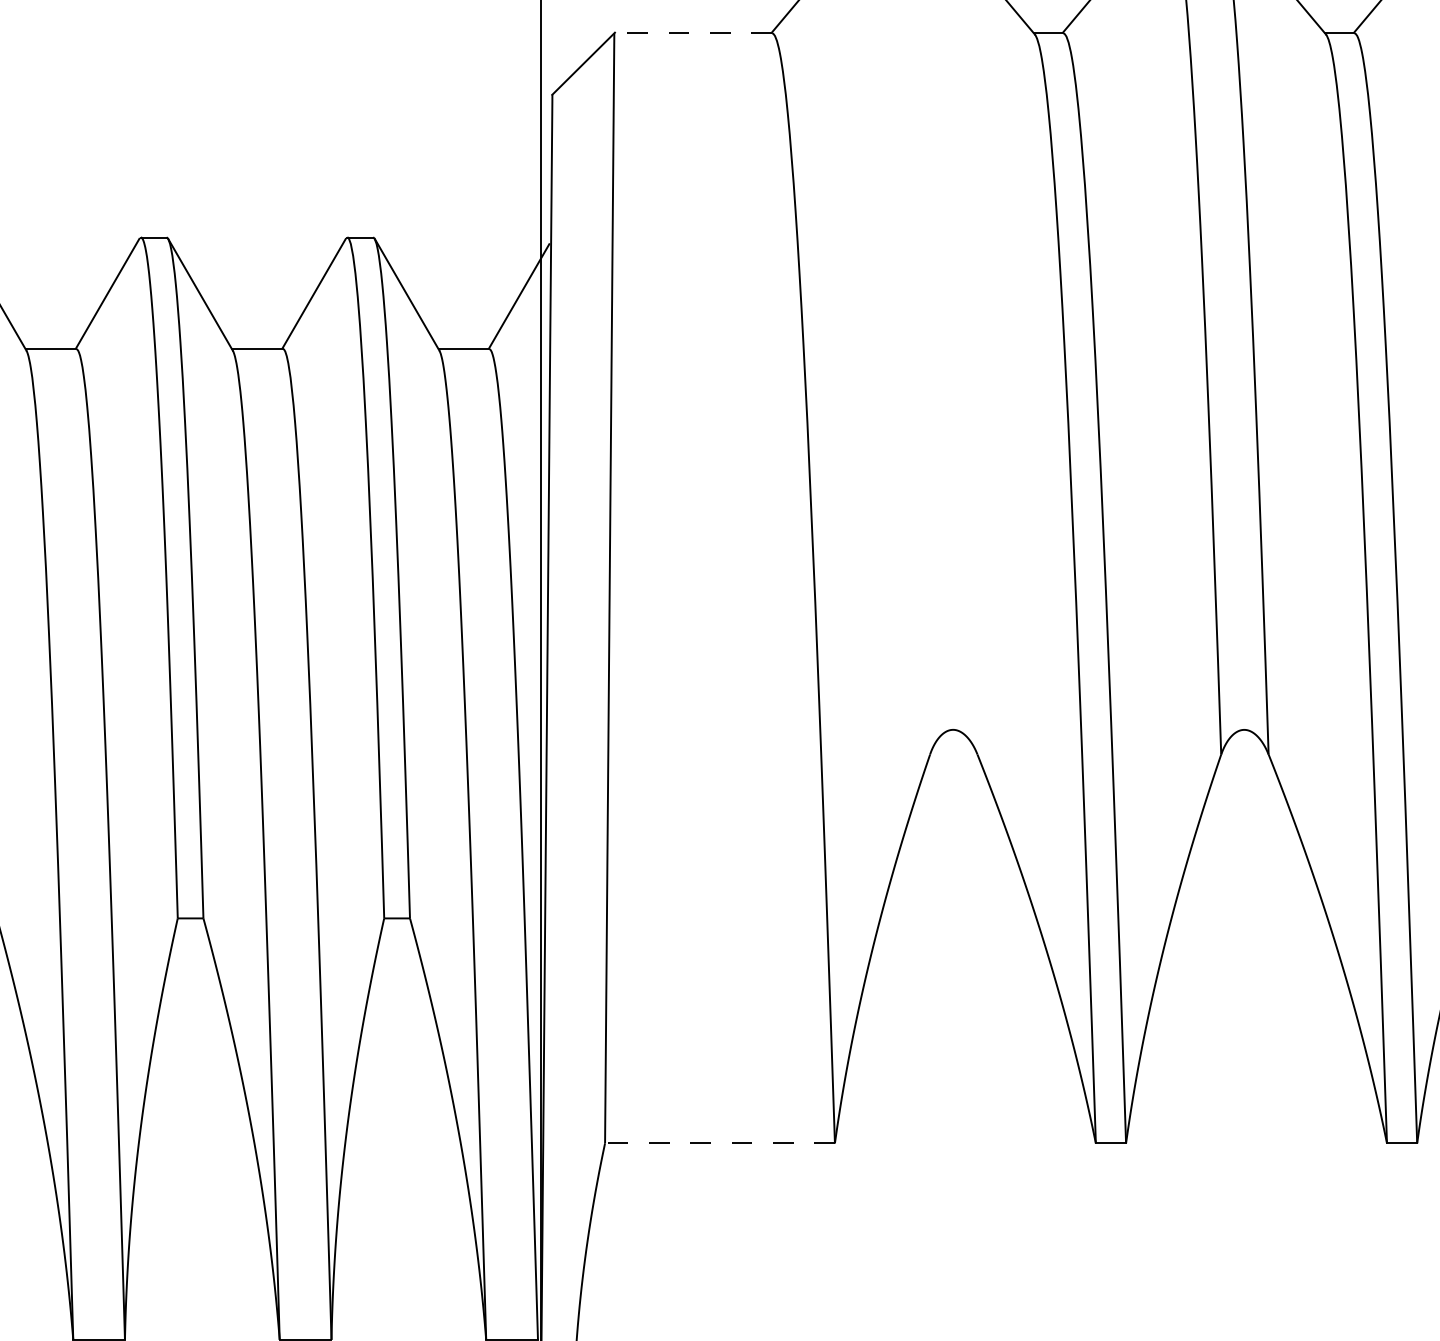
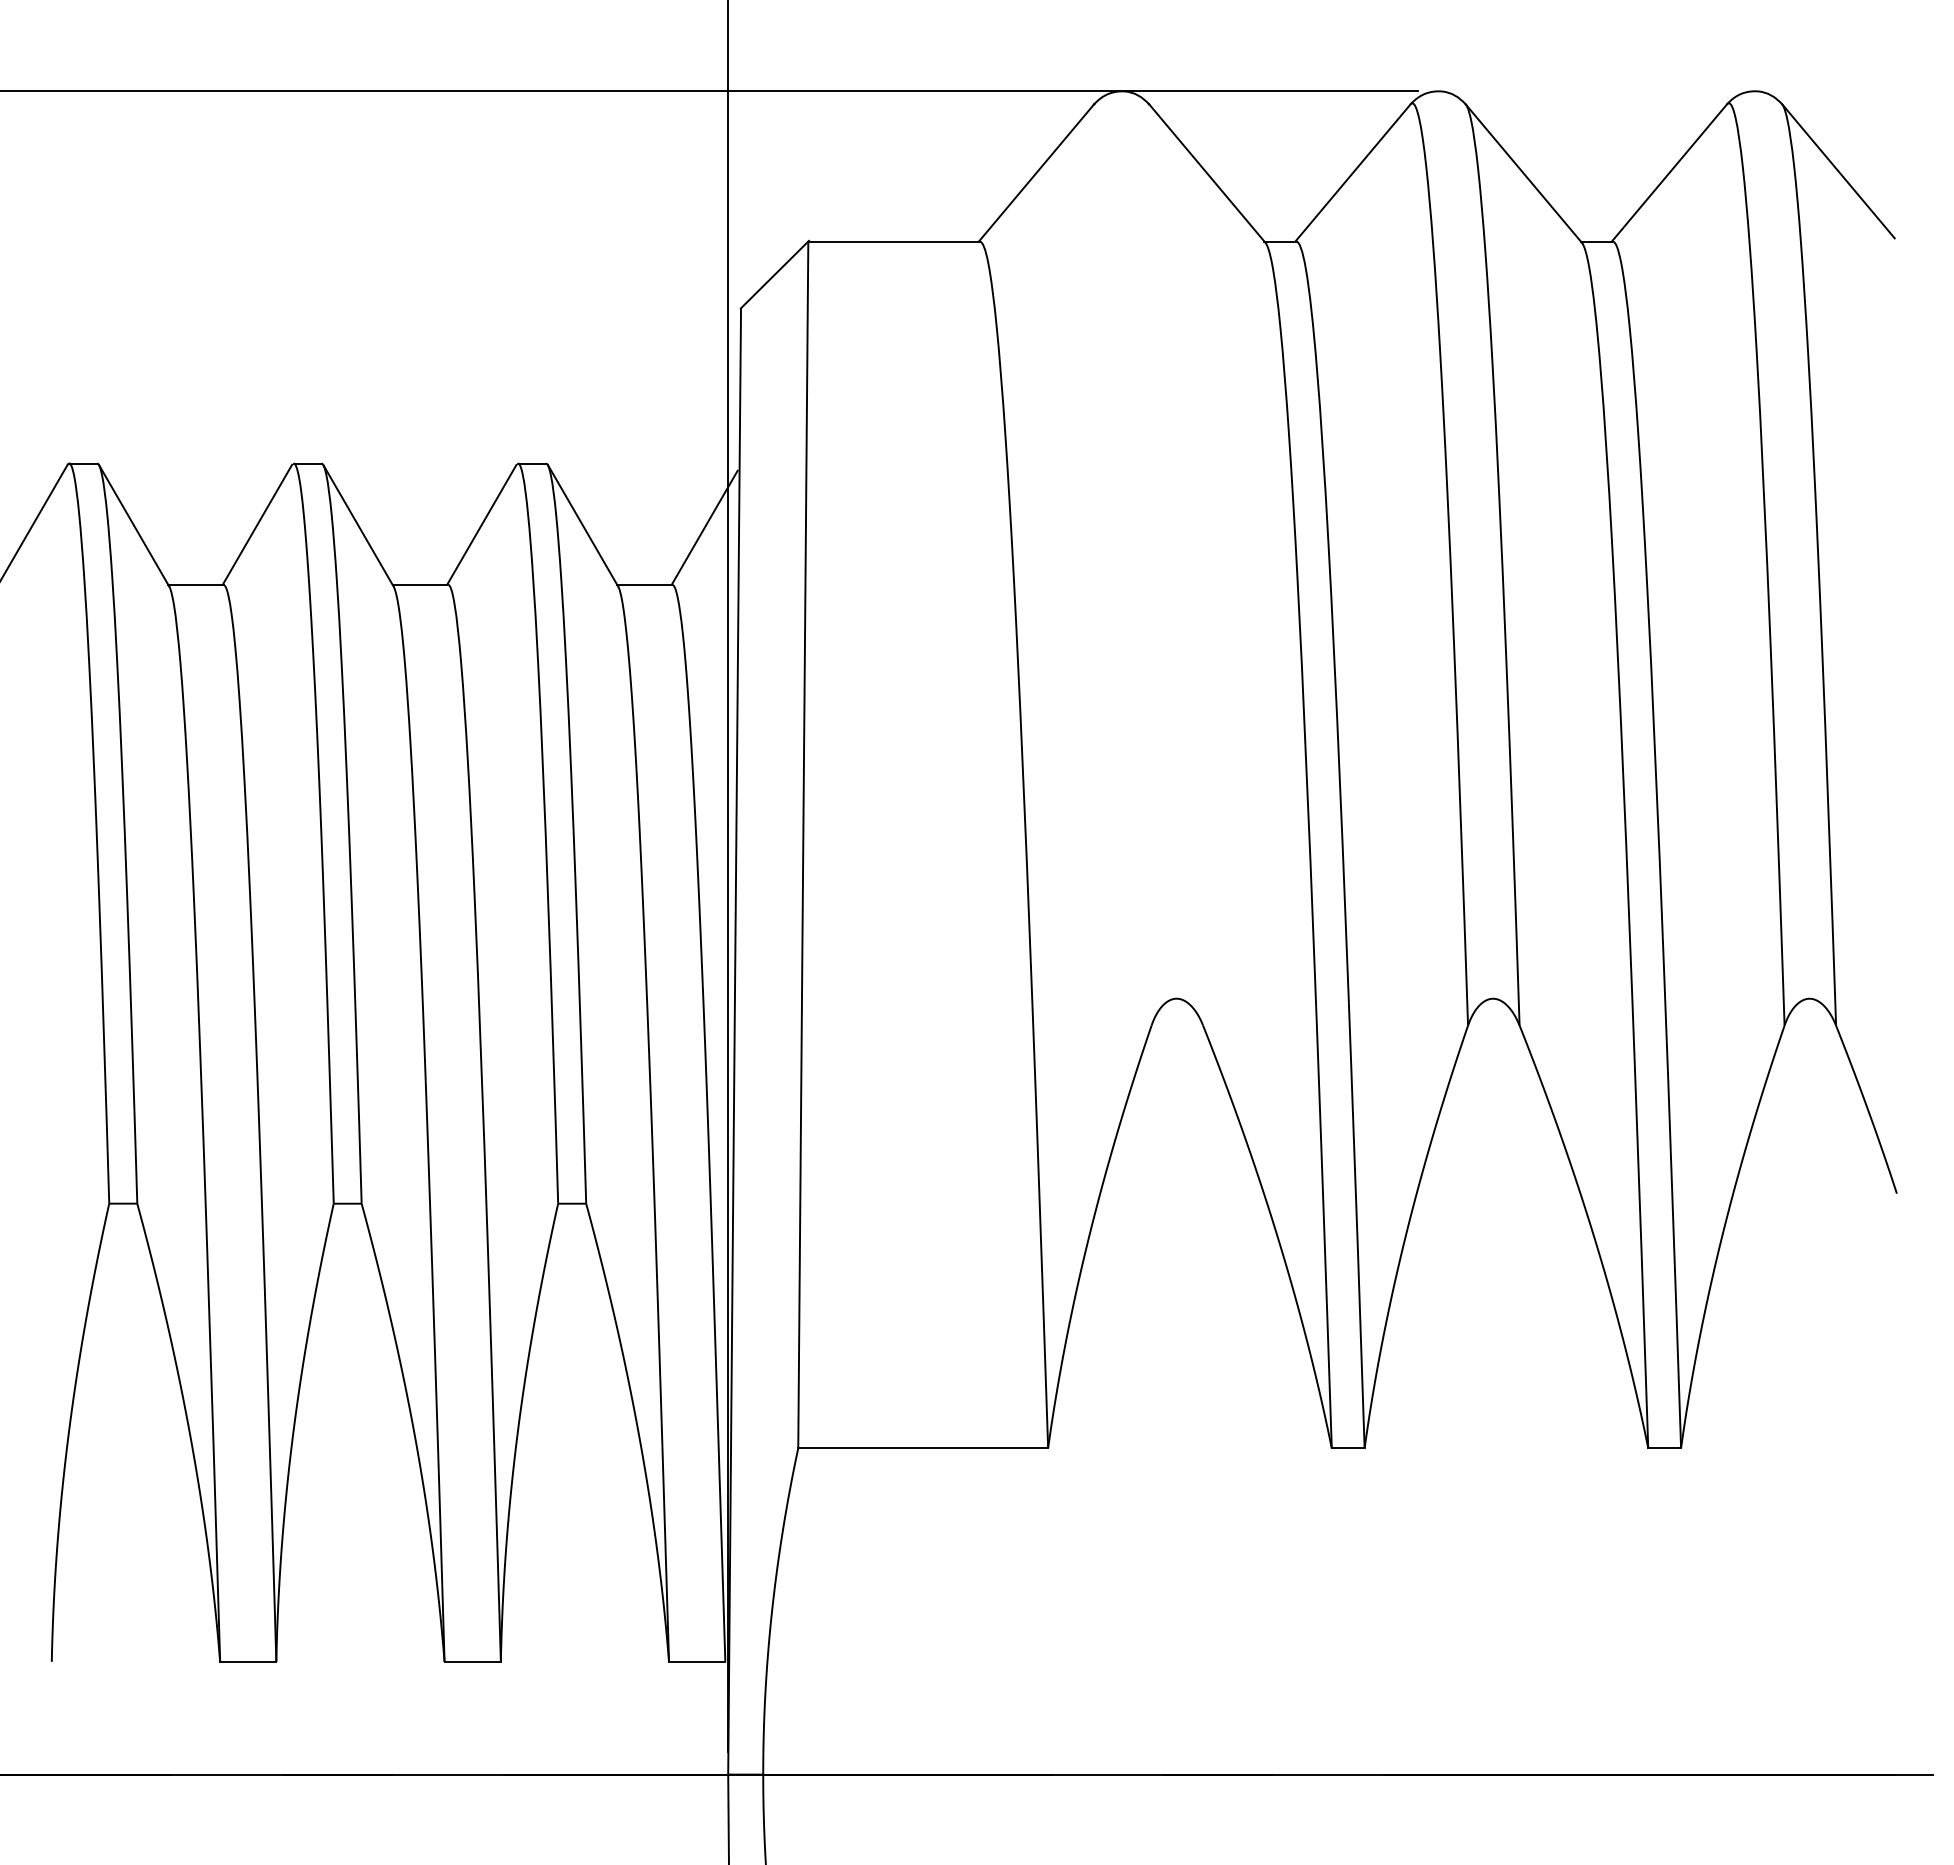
line: (693, 33) -> (894, 241), dashed -> solid
line: (720, 1143) -> (923, 1448), dashed -> solid

